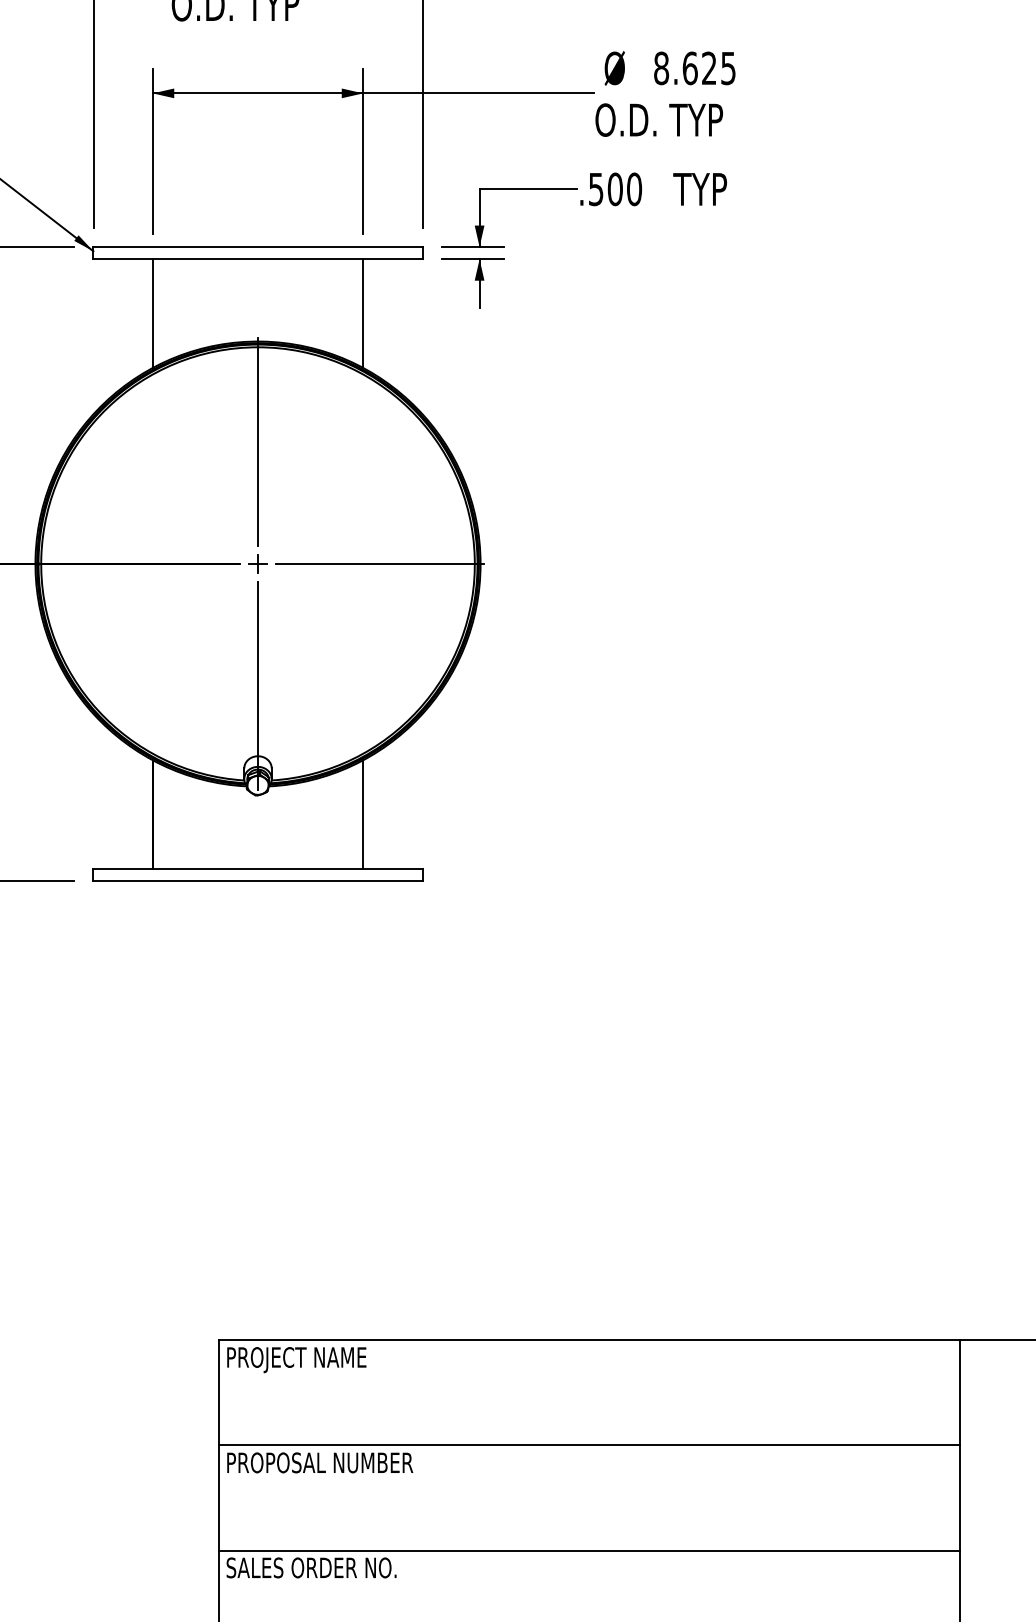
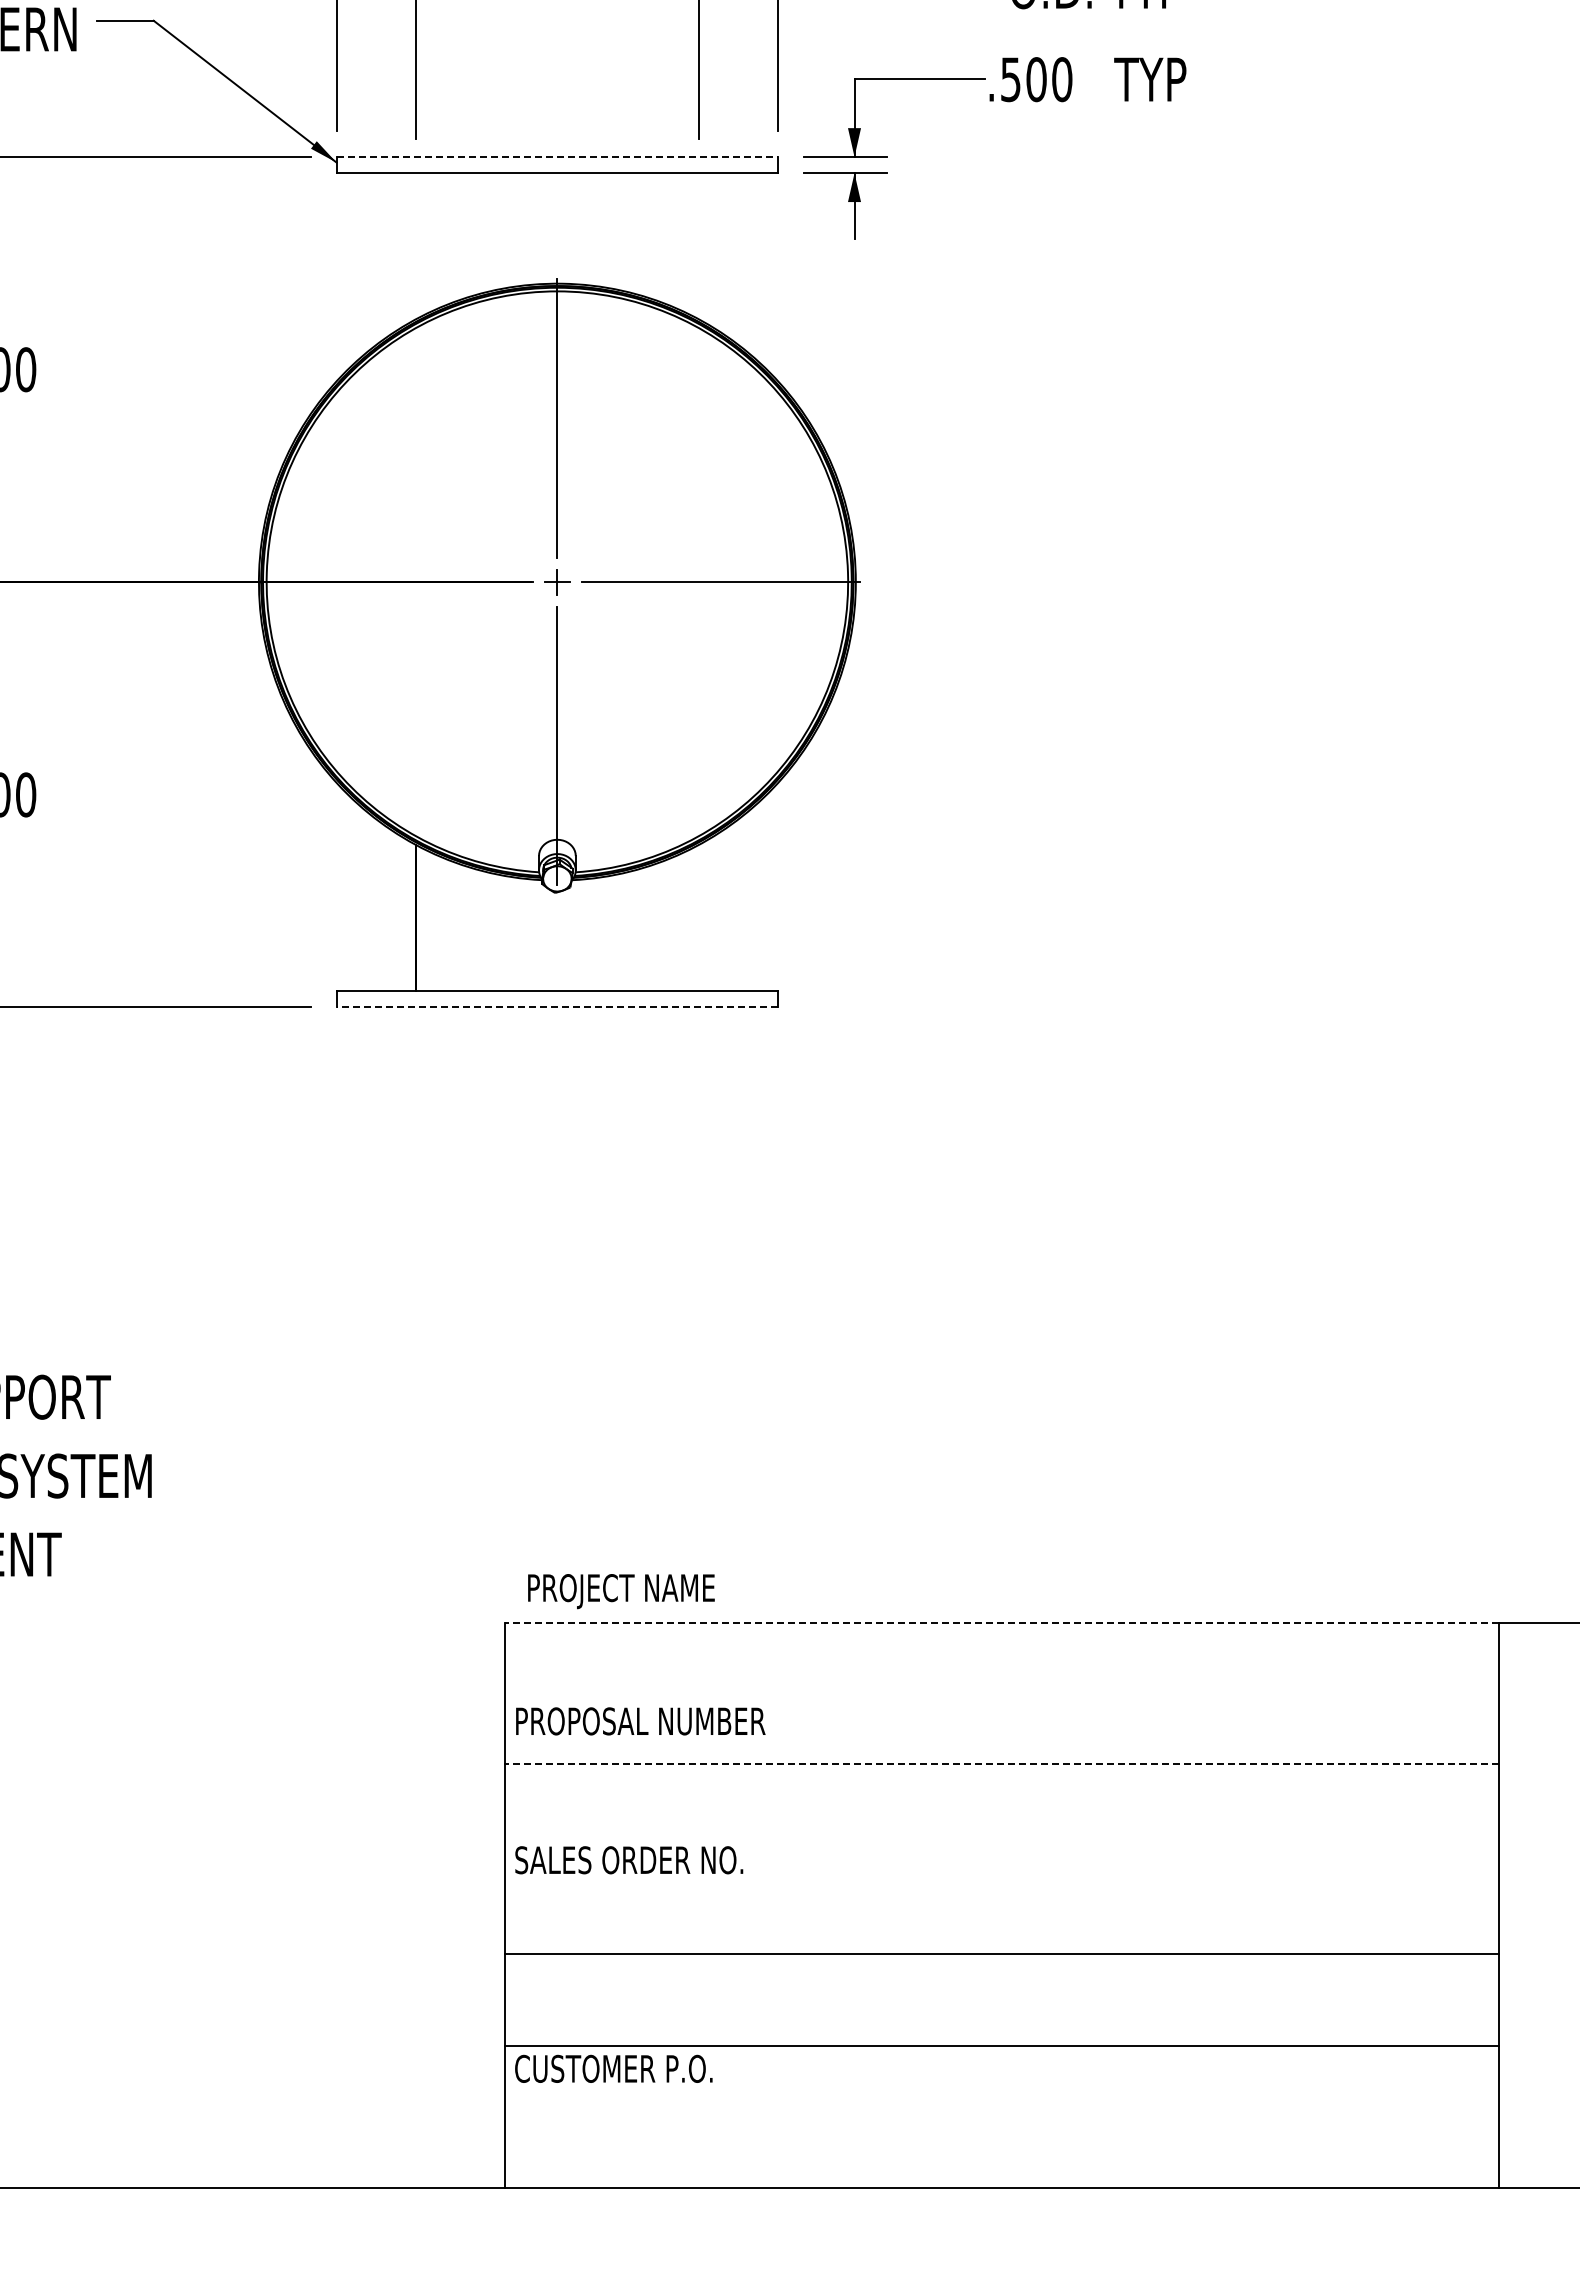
line: (258, 246) -> (557, 156), solid -> dashed
line: (152, 313) -> (416, 246), removed
line: (363, 313) -> (698, 246), removed
line: (363, 814) -> (698, 917), removed
line: (258, 881) -> (557, 1007), solid -> dashed
line: (589, 1339) -> (1001, 1622), solid -> dashed
text: (296, 1360) -> (621, 1591), moved
line: (589, 1445) -> (1001, 1763), solid -> dashed
text: (319, 1462) -> (640, 1721), moved
line: (589, 1550) -> (1001, 1954), moved
text: (311, 1568) -> (629, 1860), moved

